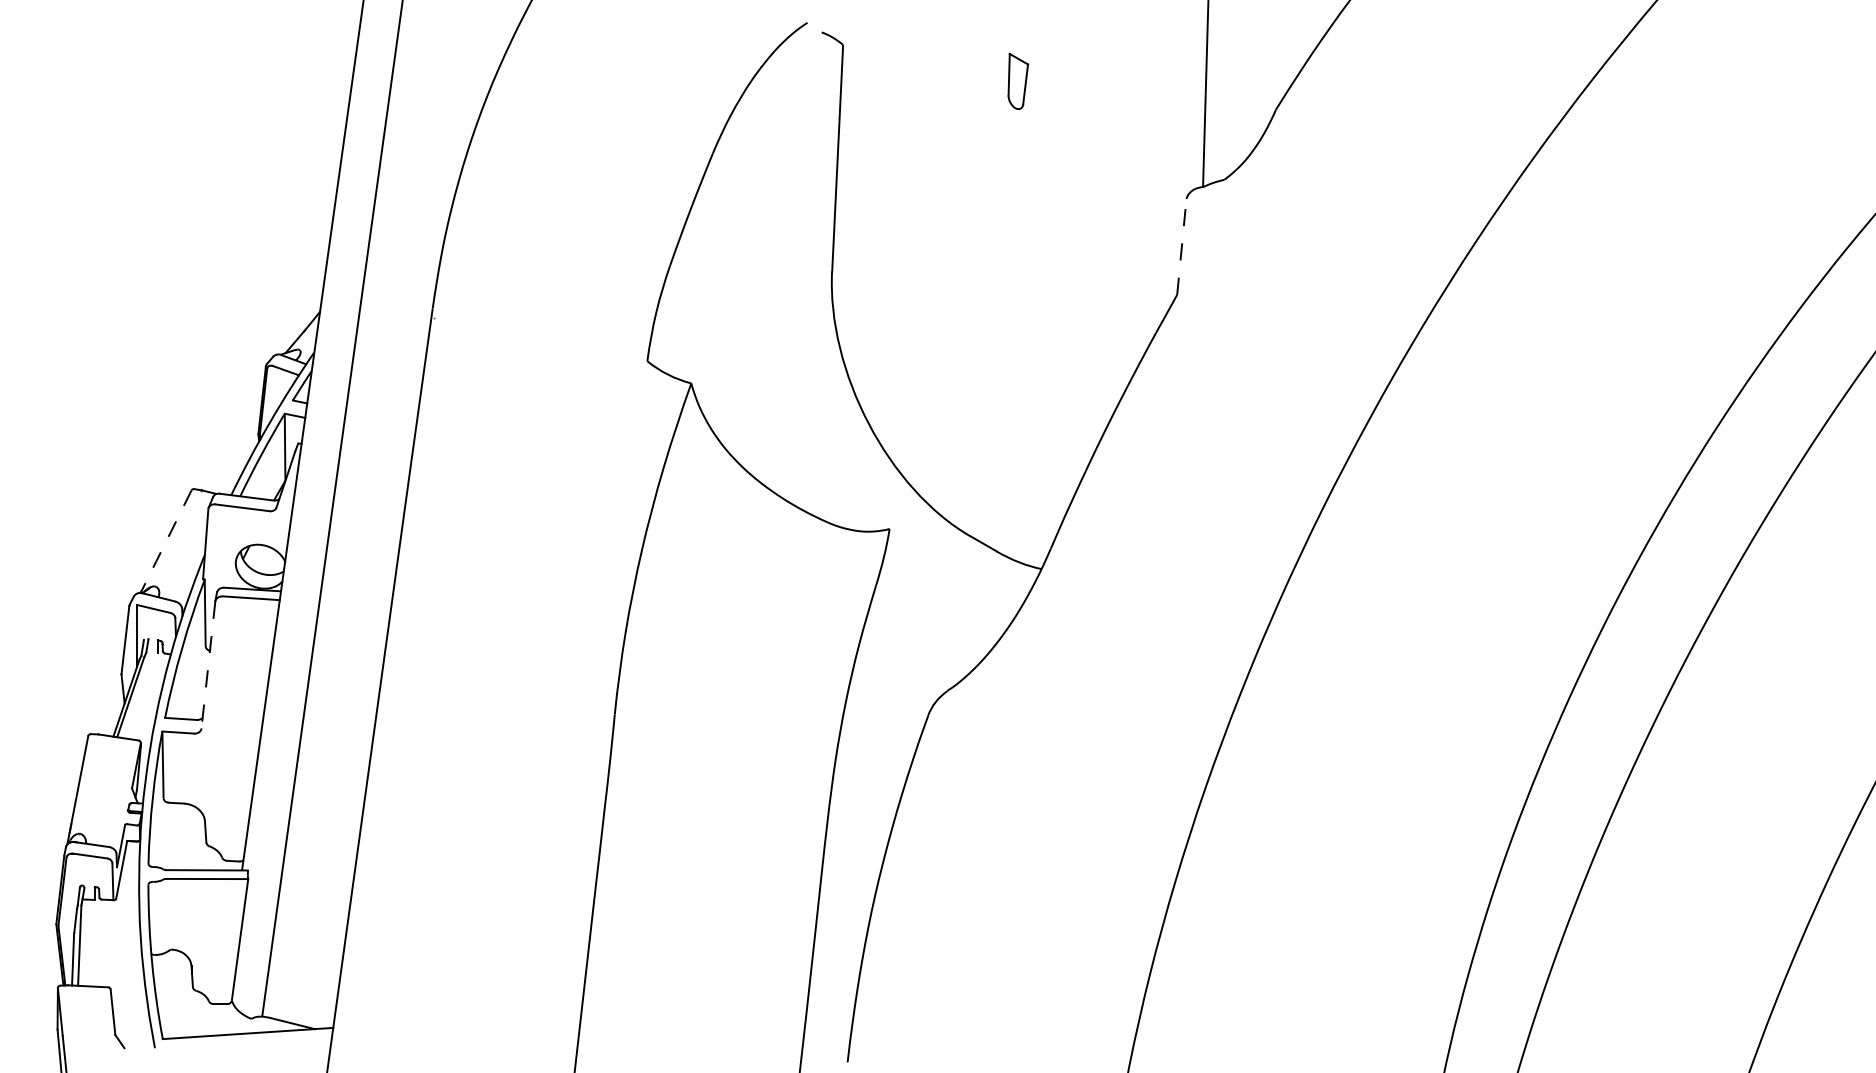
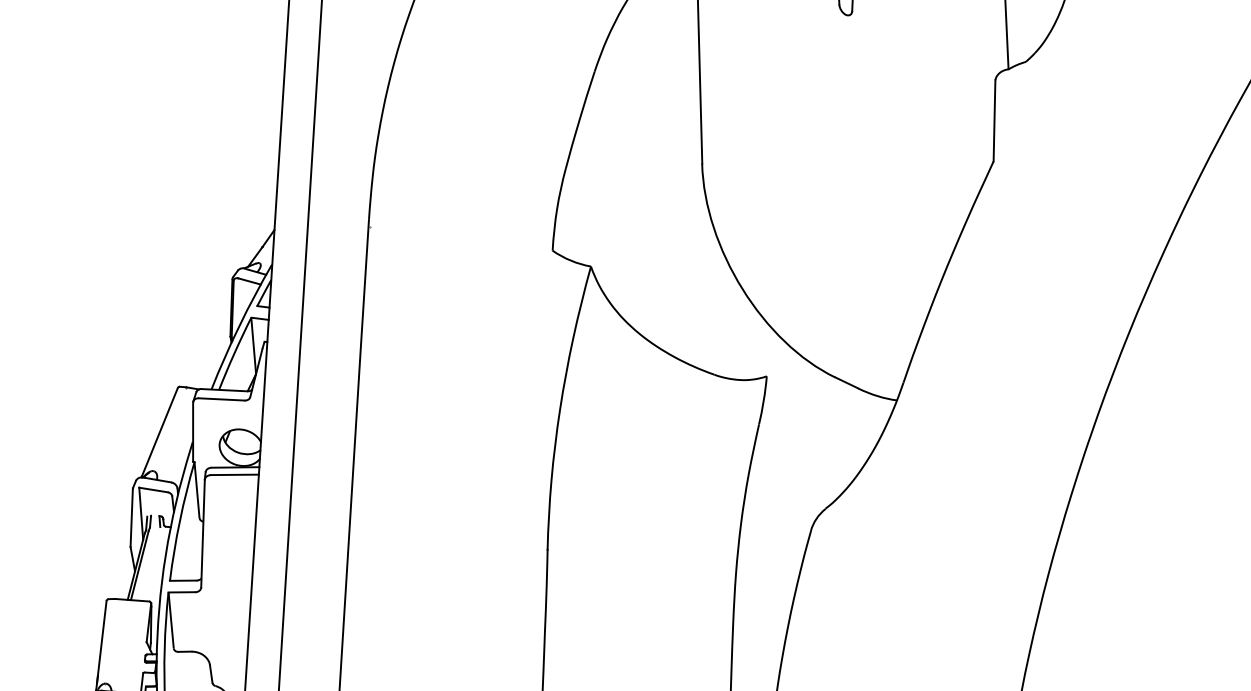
line: (1181, 246) -> (994, 120), dashed -> solid
line: (165, 542) -> (159, 433), dashed -> solid
line: (208, 664) -> (203, 533), dashed -> solid

